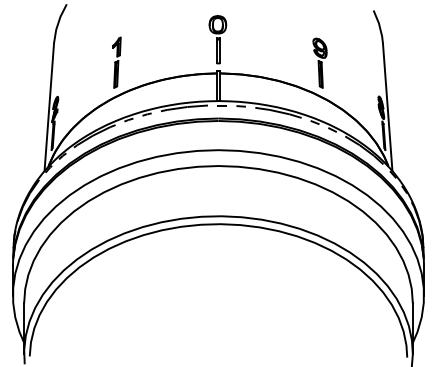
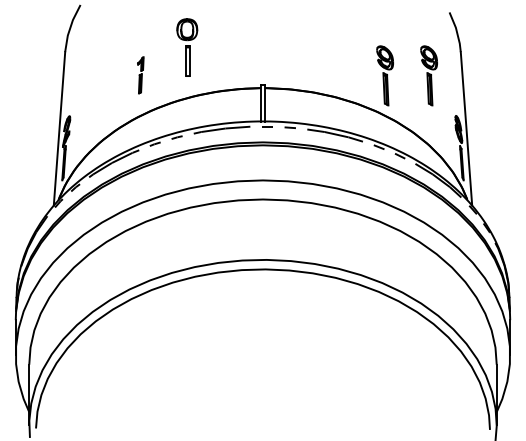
part: (218, 39) -> (187, 47), moved
part: (116, 62) -> (140, 75), size x0.6
part: (356, 62) -> (428, 75), added

